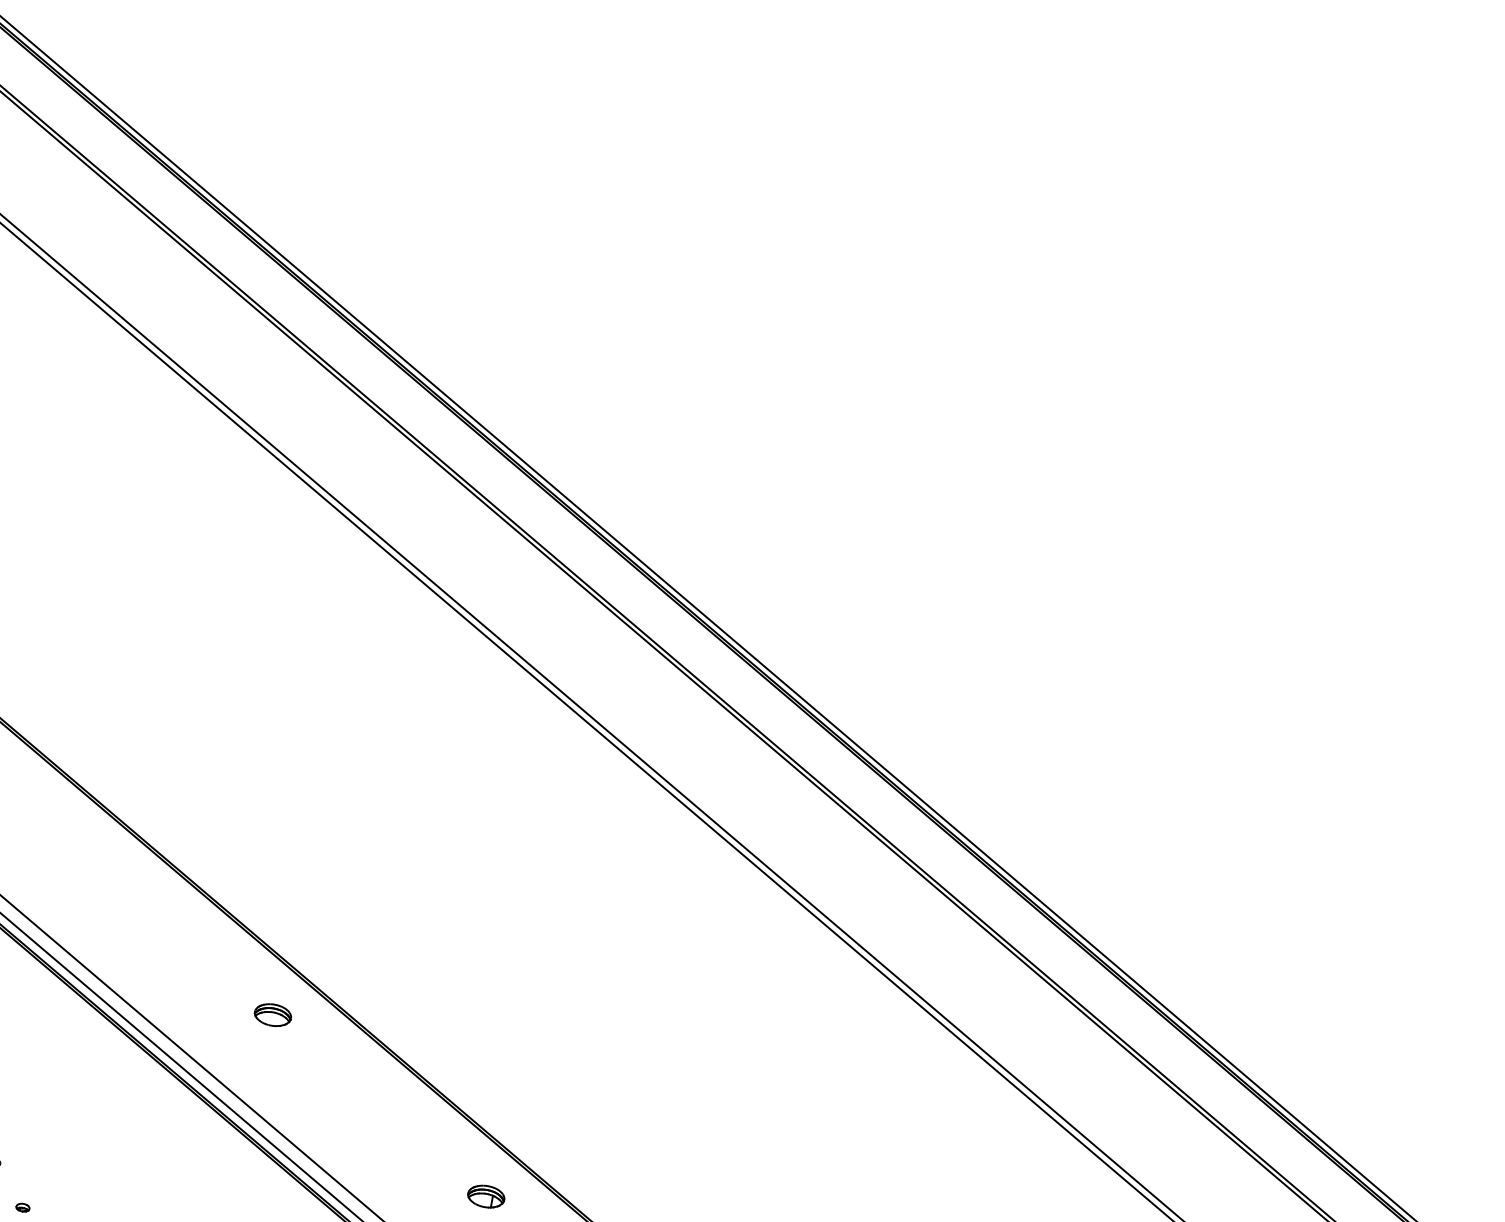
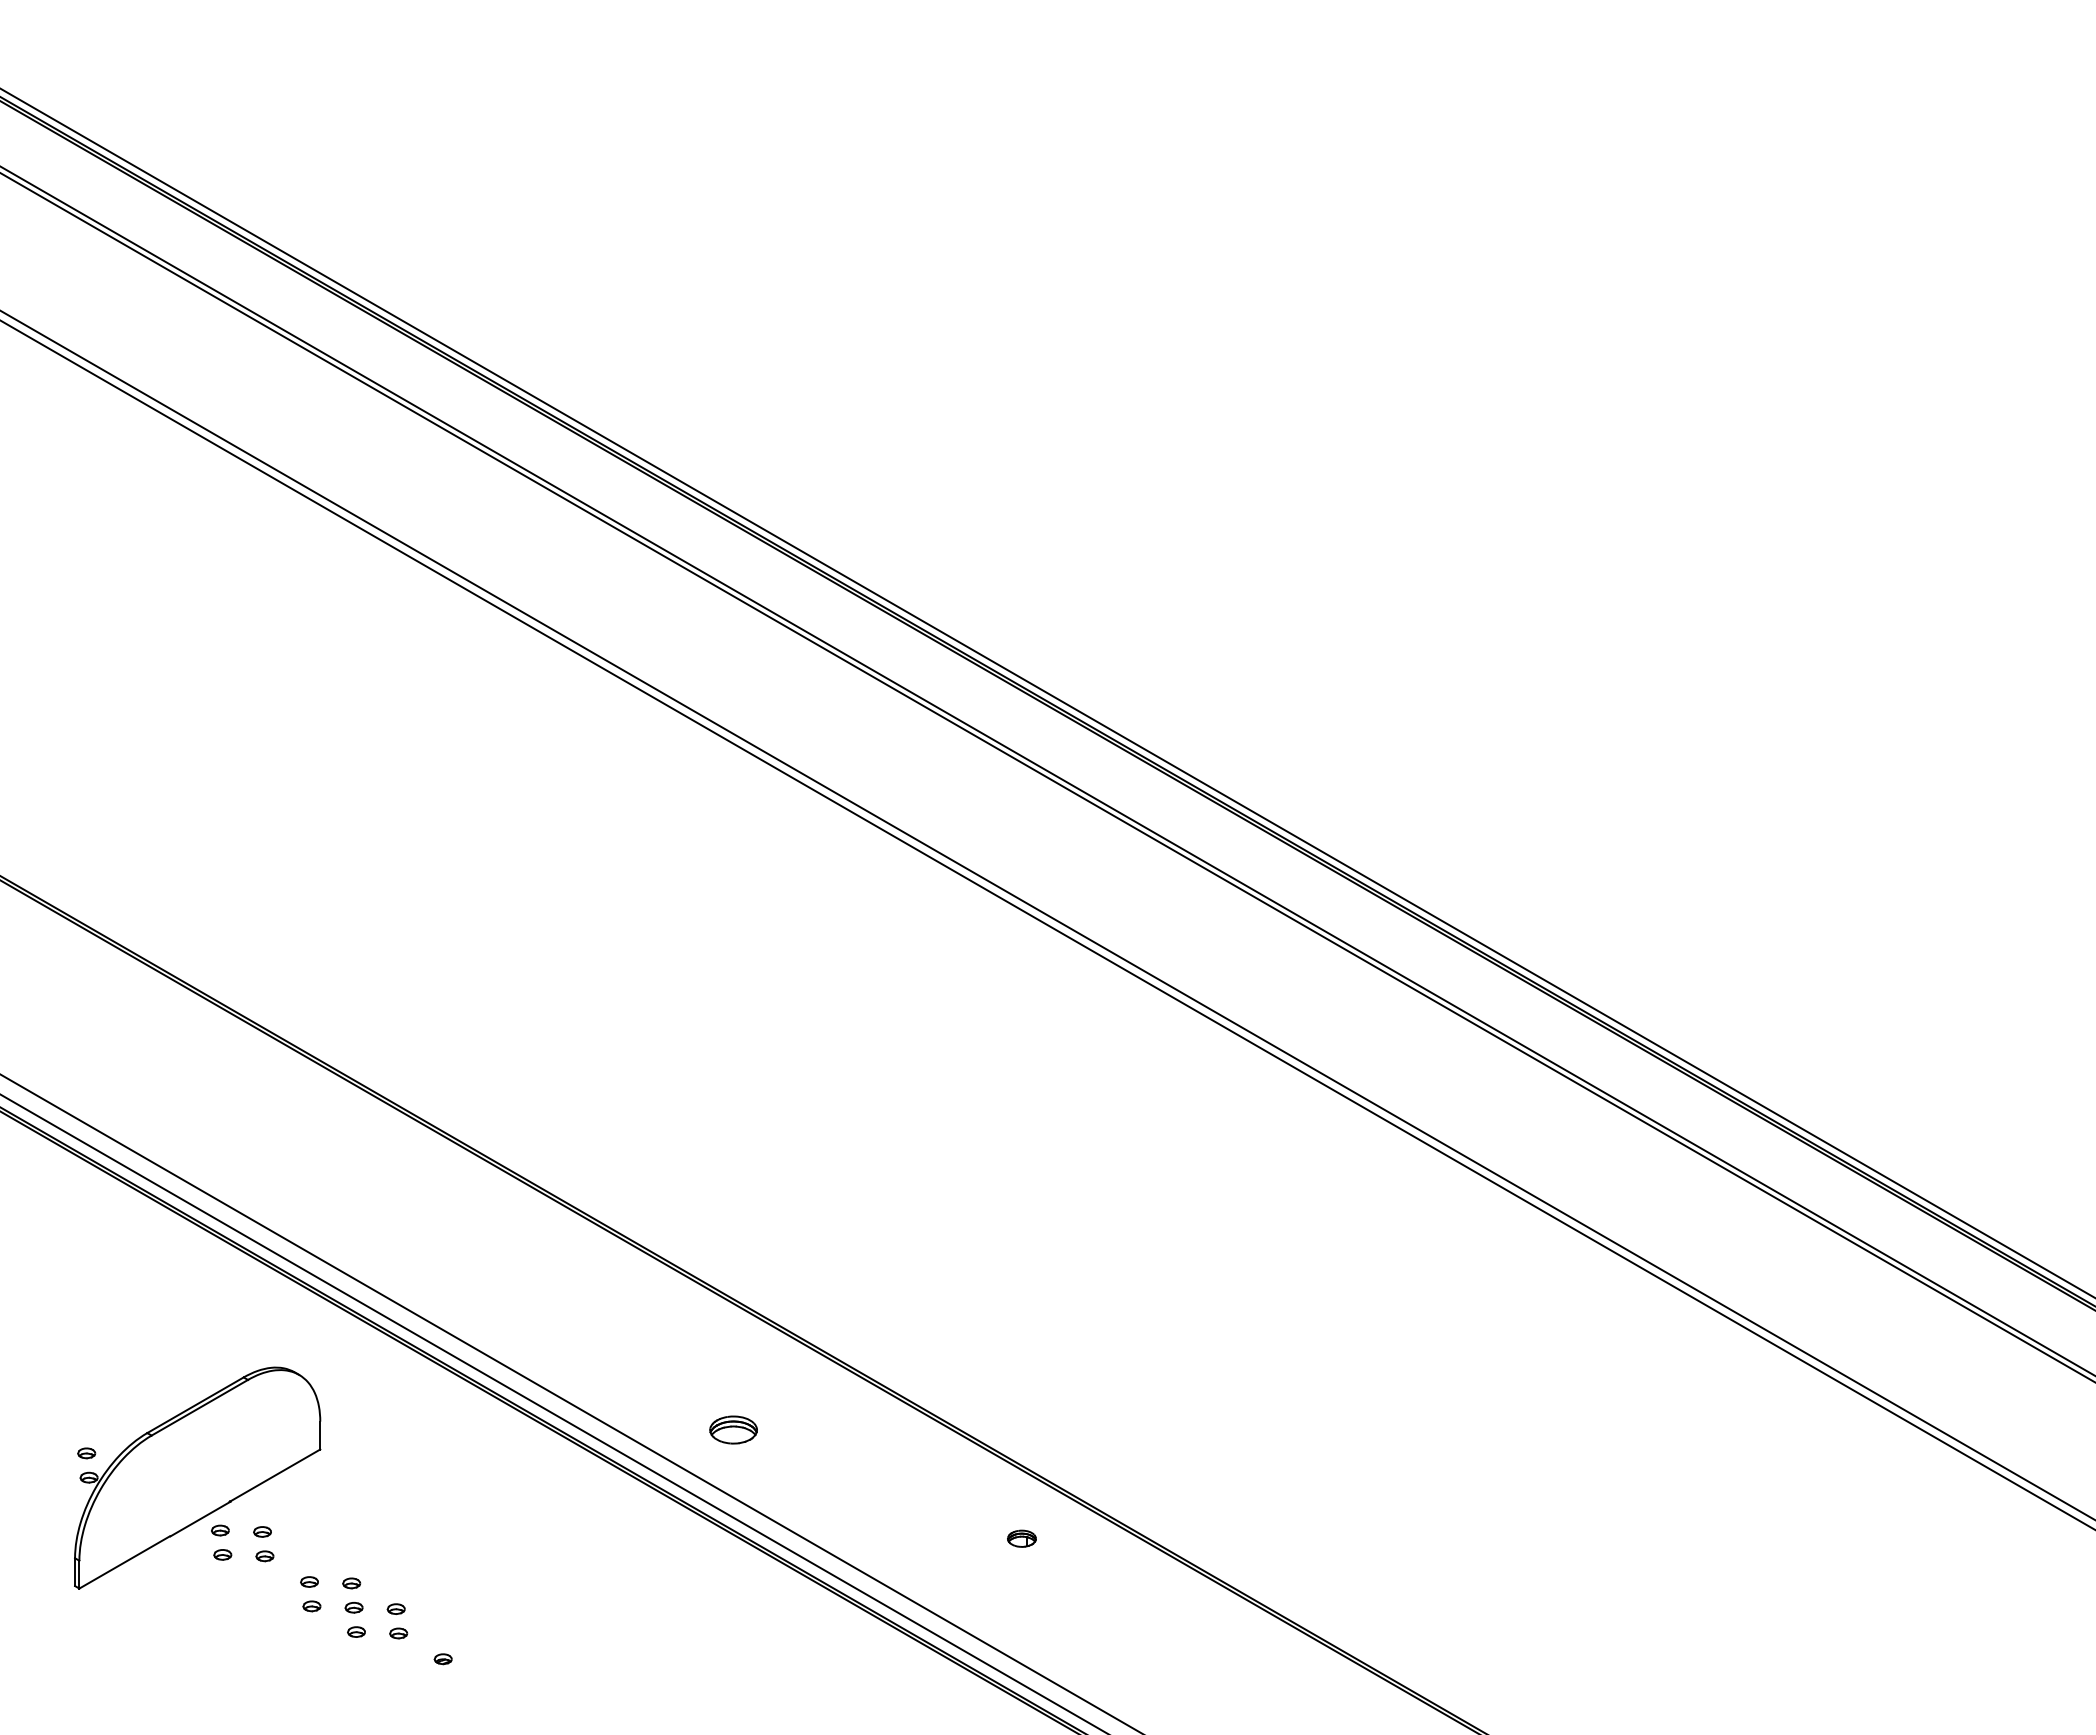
part: (273, 1014) -> (733, 1429), moved
part: (485, 1196) -> (1021, 1538), size x0.6

